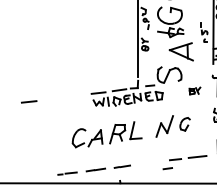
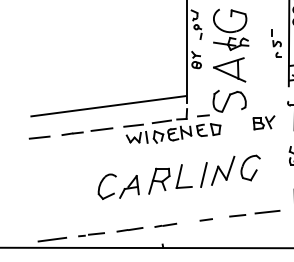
part: (181, 51) -> (229, 69), moved
line: (80, 78) -> (108, 106), added
part: (194, 90) -> (263, 122), size x1.43
line: (66, 97) -> (90, 131), added
part: (184, 123) -> (250, 167), size x1.43
line: (150, 129) -> (203, 174), added
line: (167, 168) -> (205, 219), moved
line: (38, 177) -> (52, 239), added

